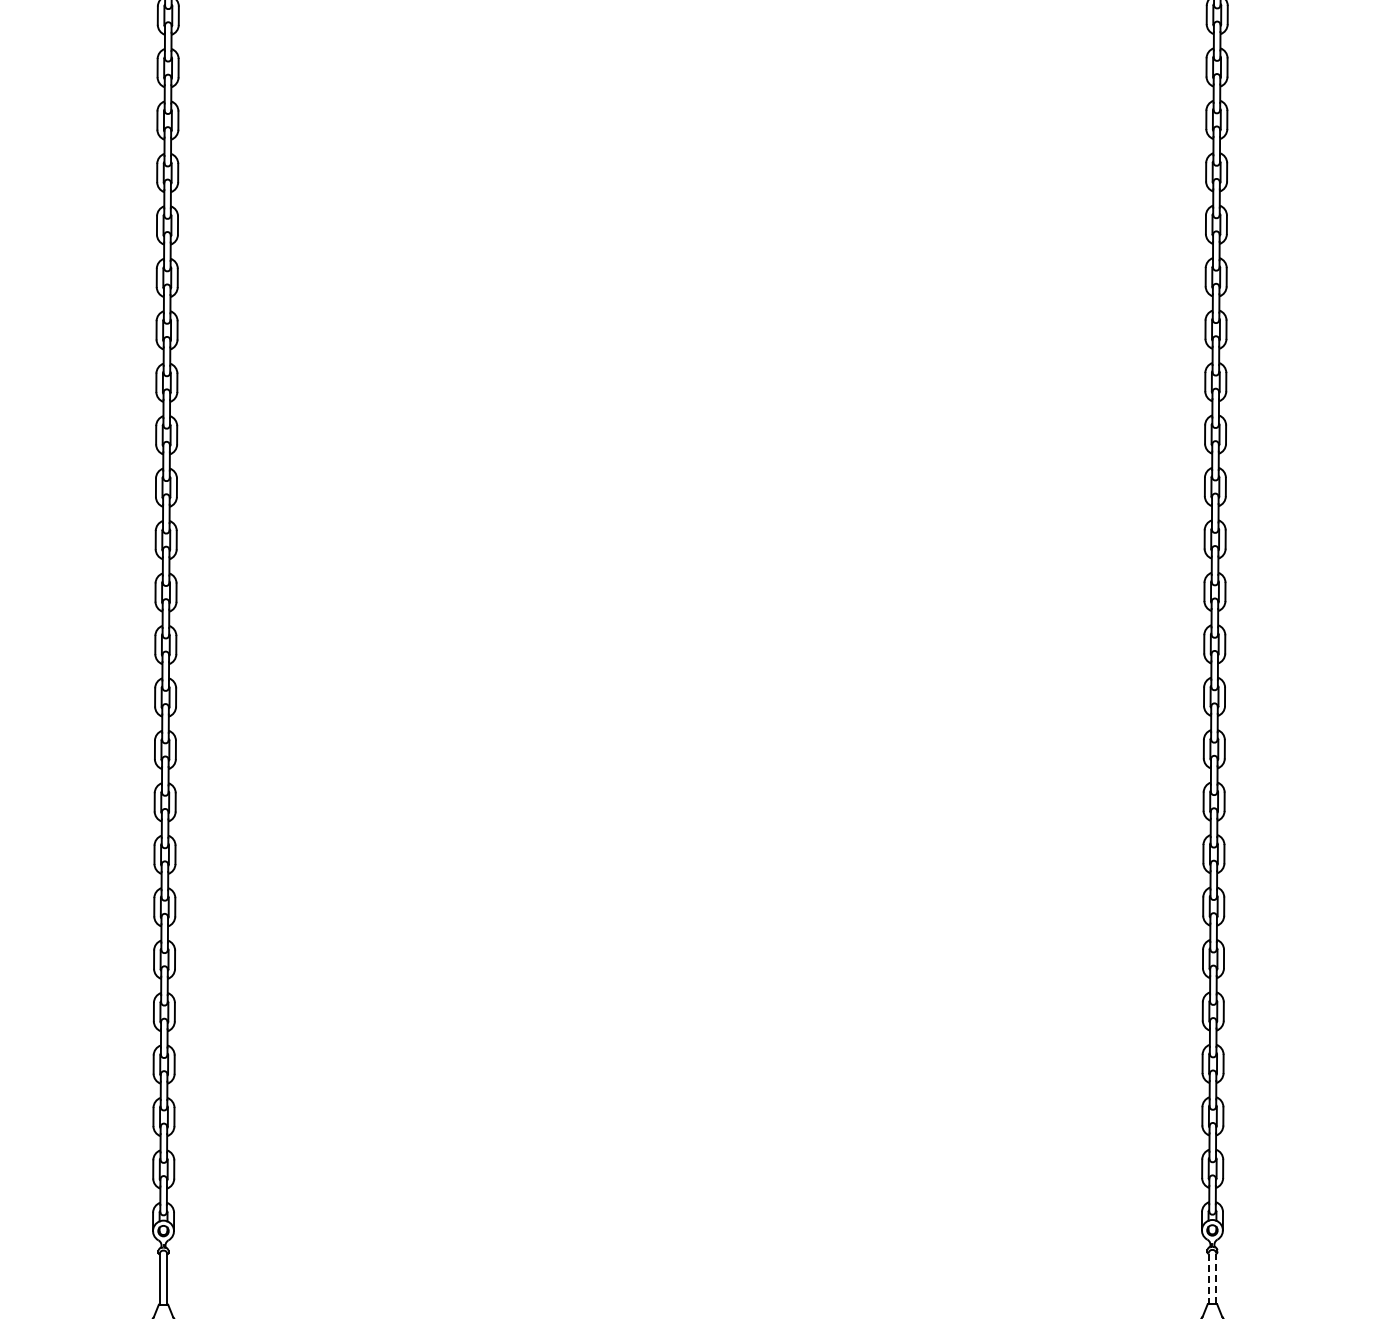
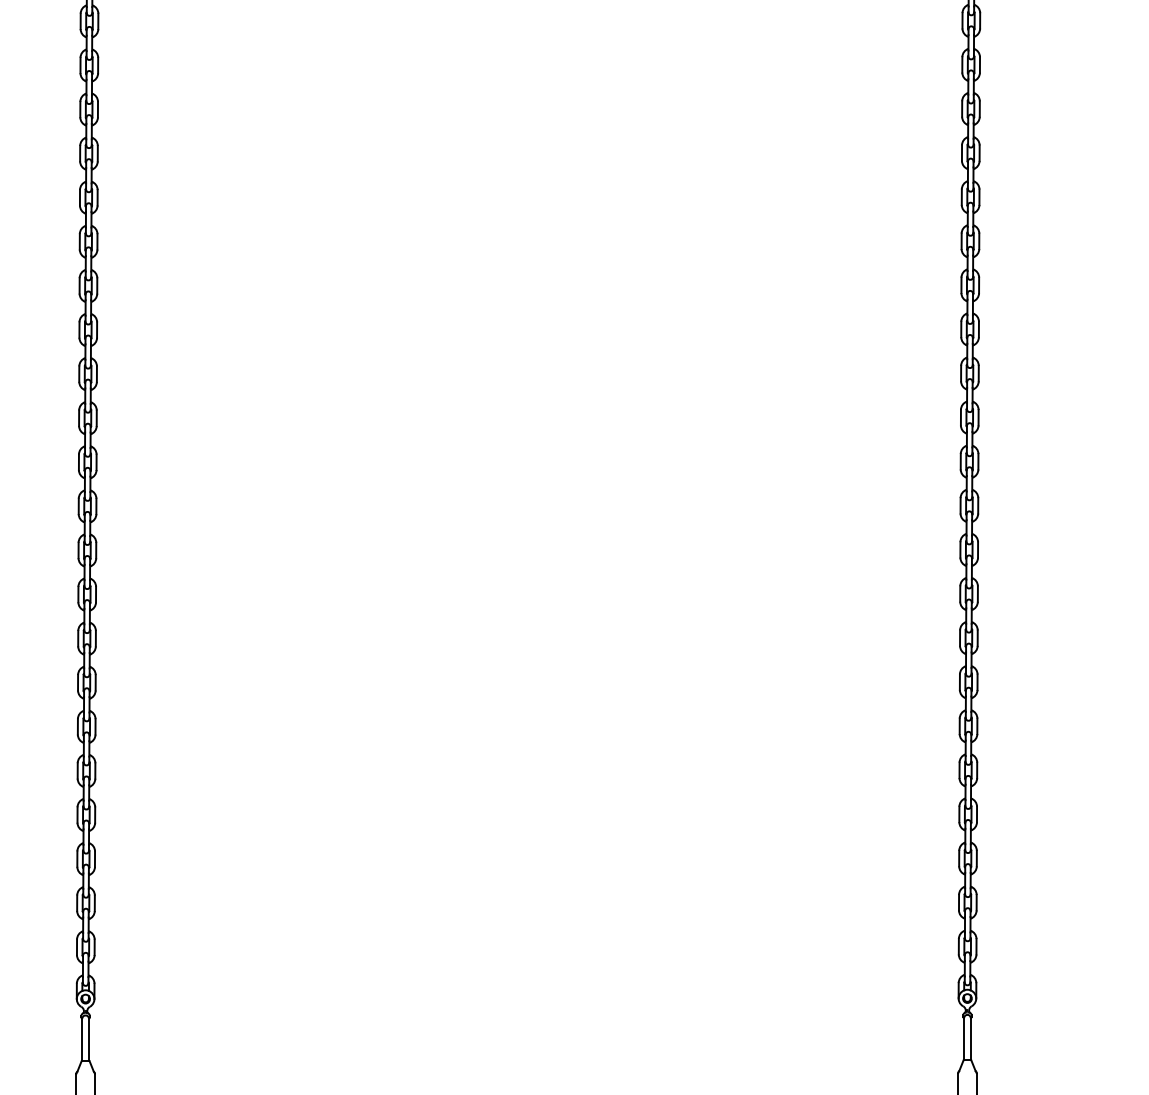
line: (1216, 1278) -> (970, 1038), dashed -> solid
line: (1208, 1279) -> (964, 1039), dashed -> solid

